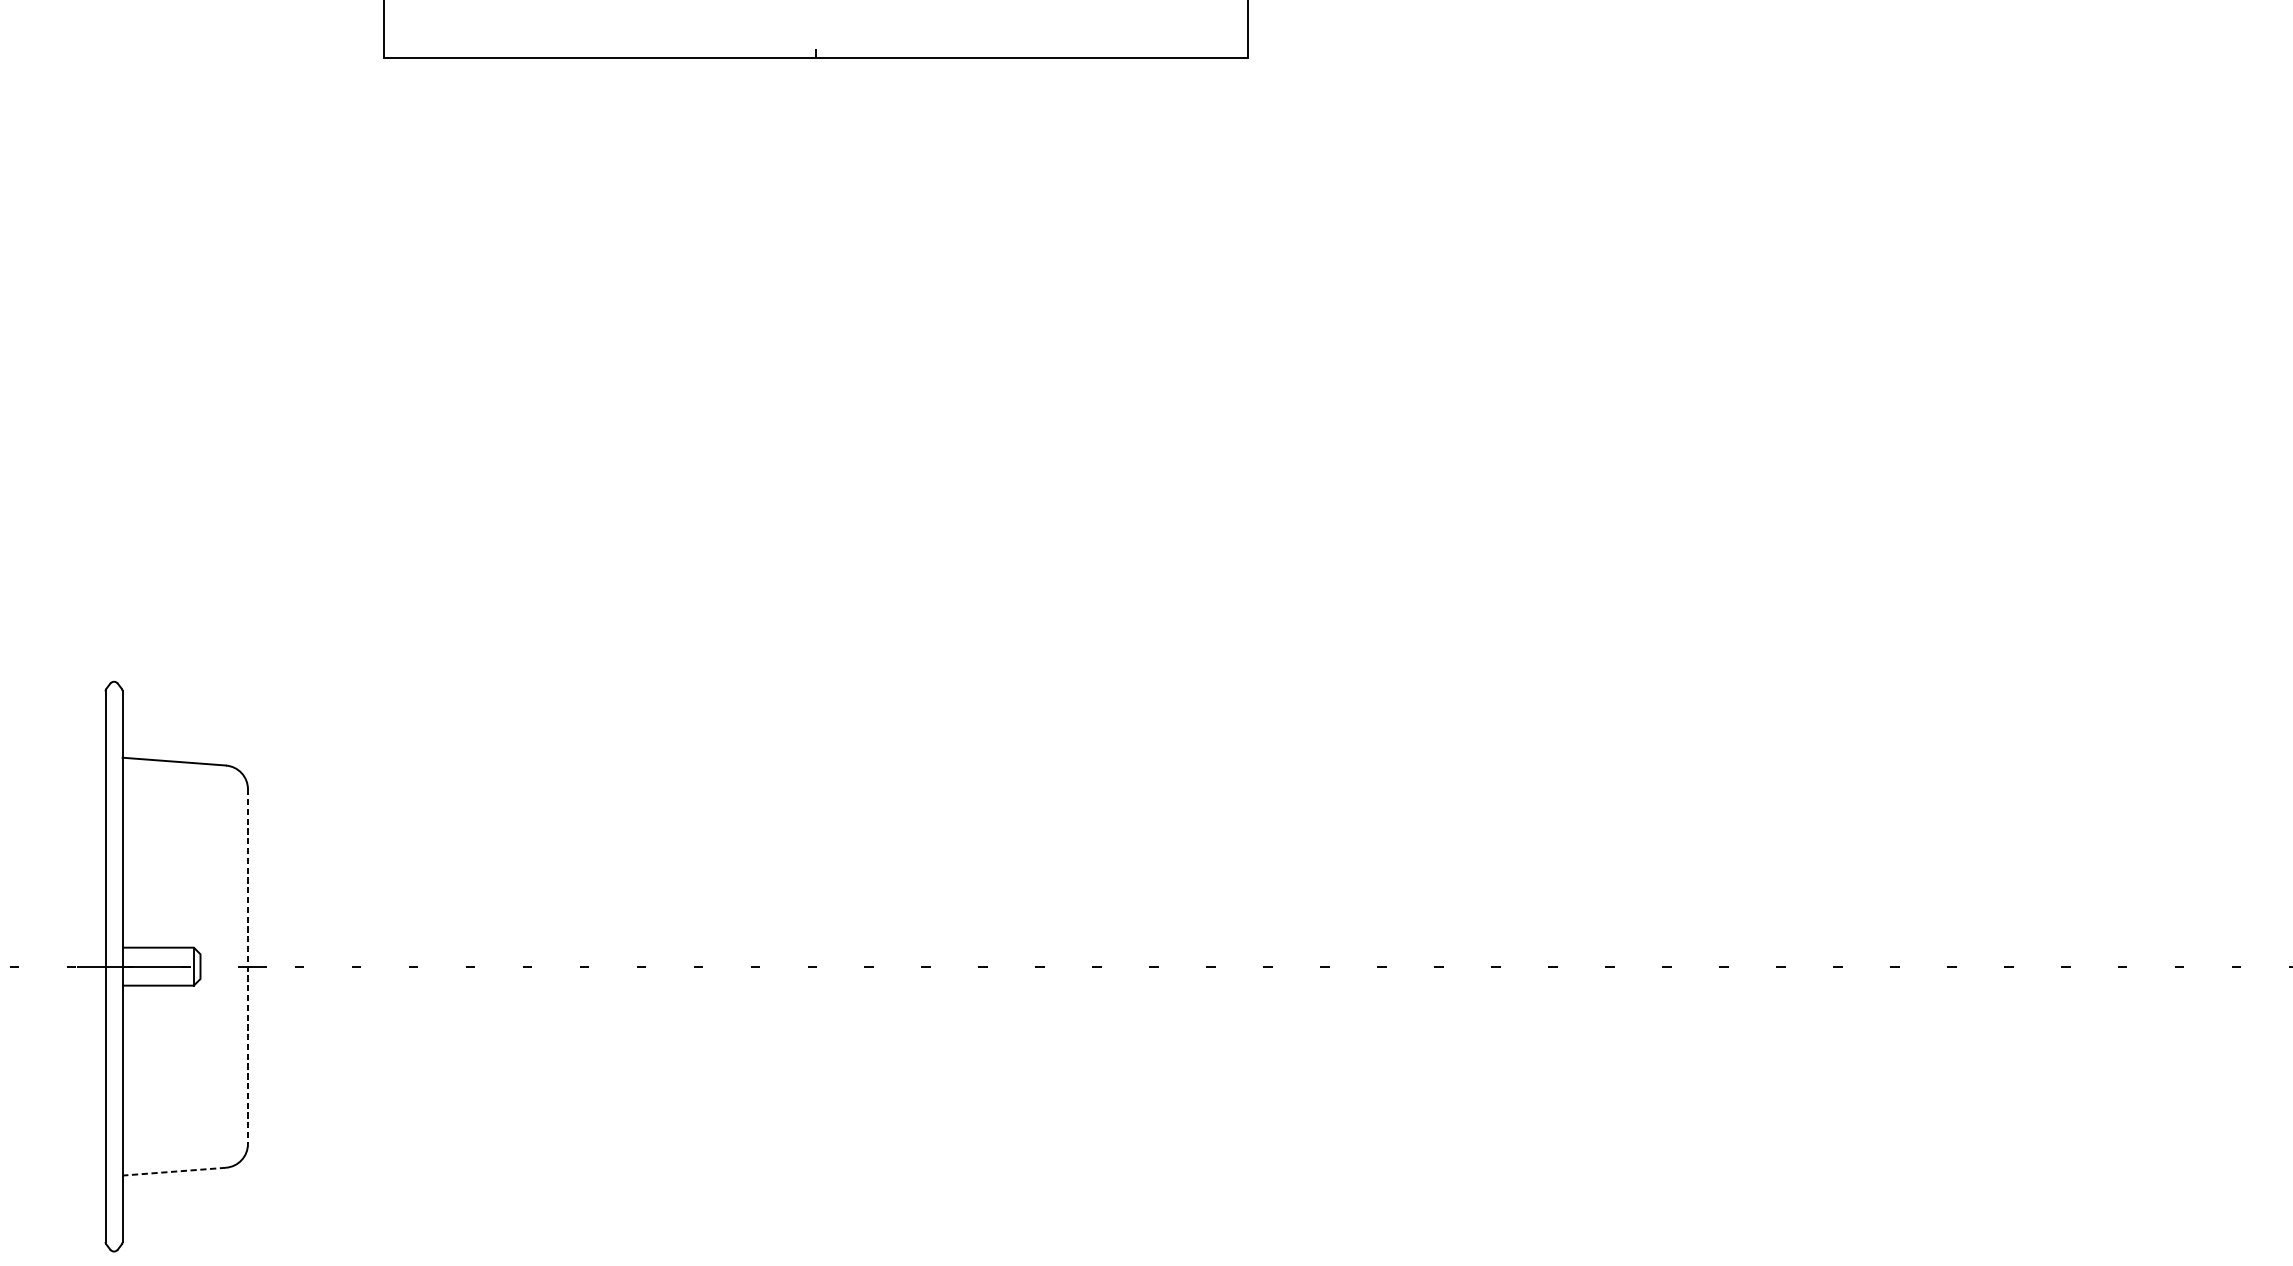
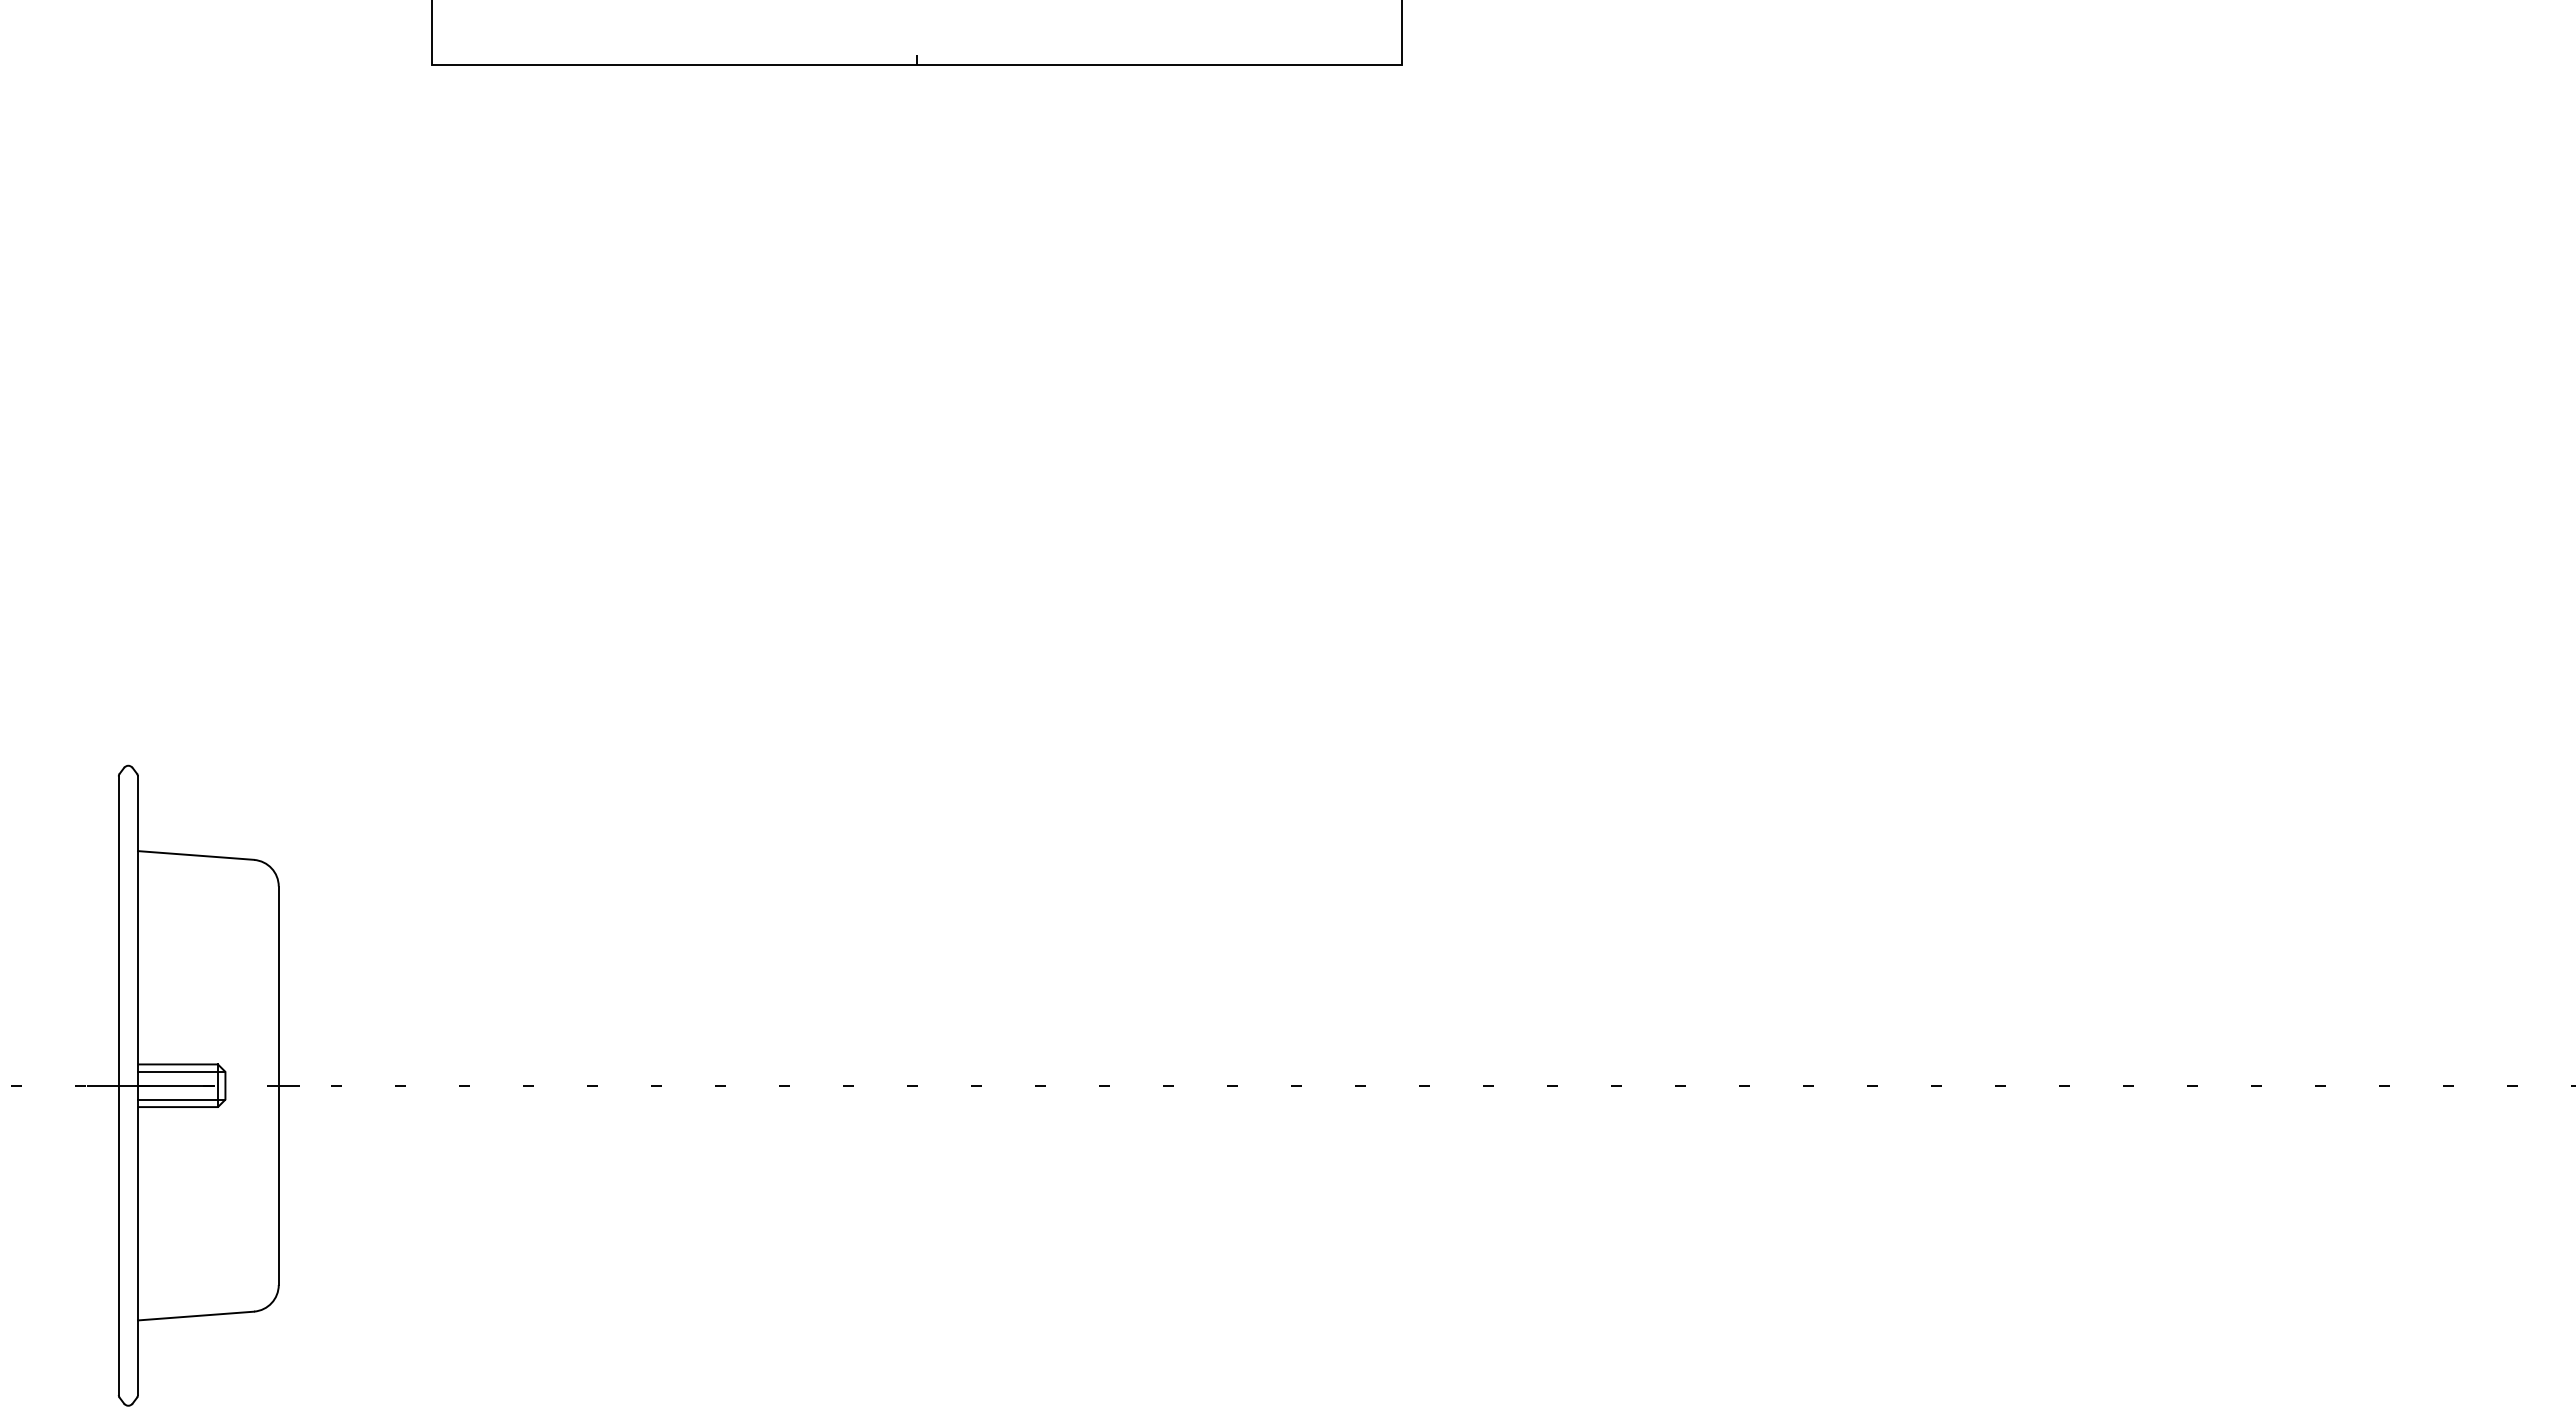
line: (161, 953) -> (181, 1071), added
line: (247, 967) -> (278, 1086), dashed -> solid
line: (161, 978) -> (181, 1099), added
line: (173, 1172) -> (195, 1316), dashed -> solid

